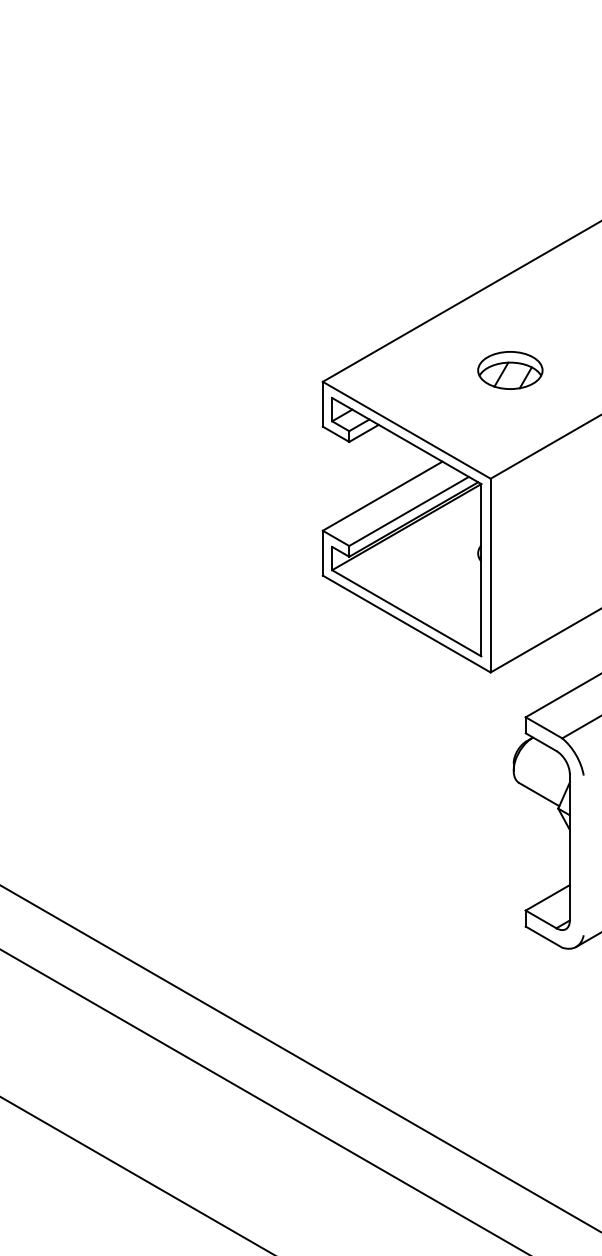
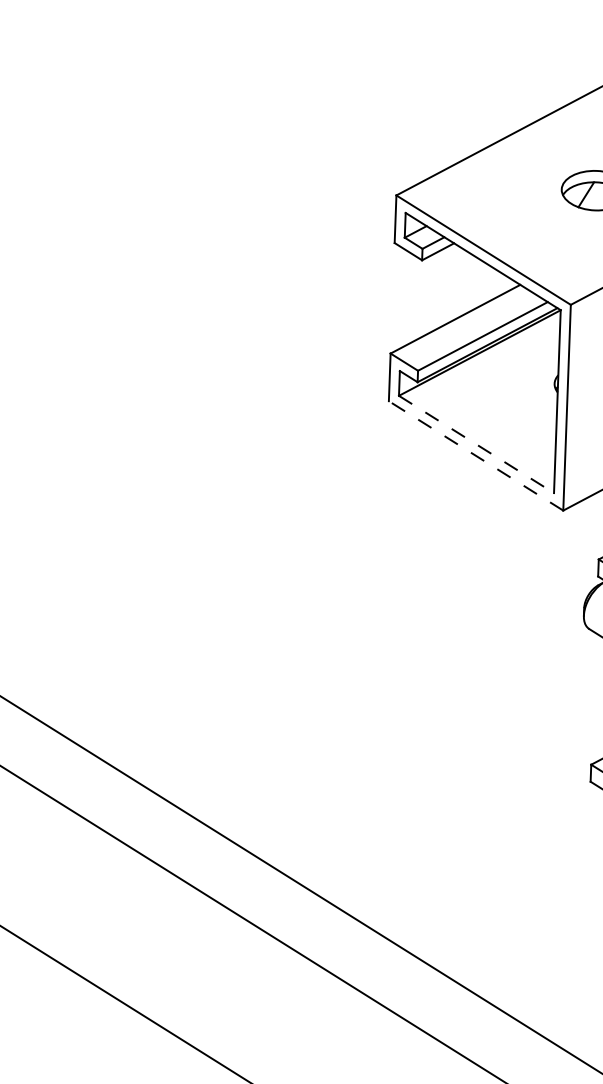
line: (407, 613) -> (477, 444), solid -> dashed
line: (406, 624) -> (475, 456), solid -> dashed

